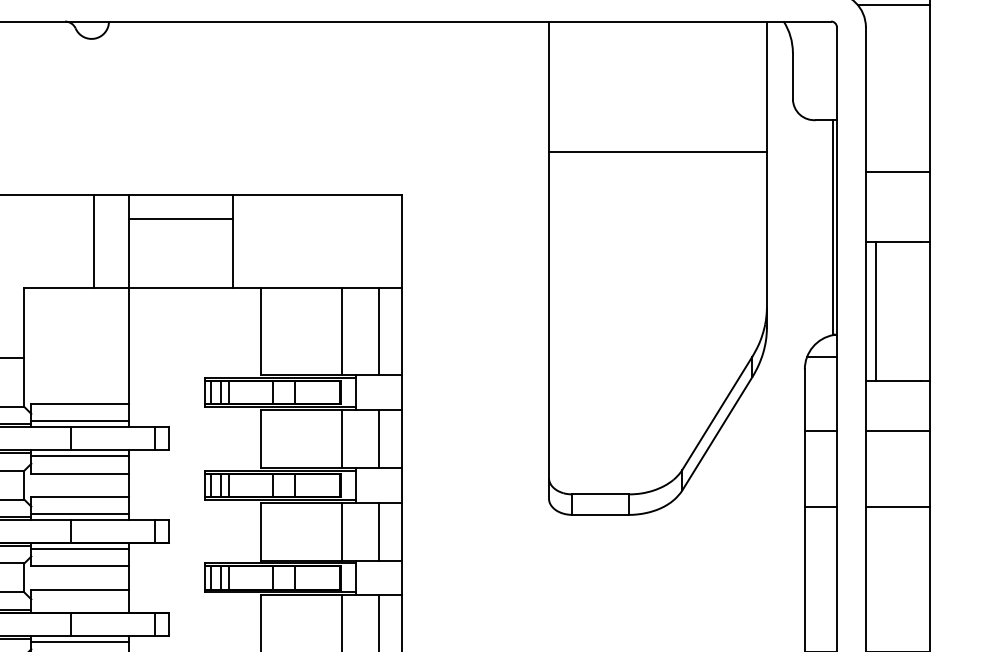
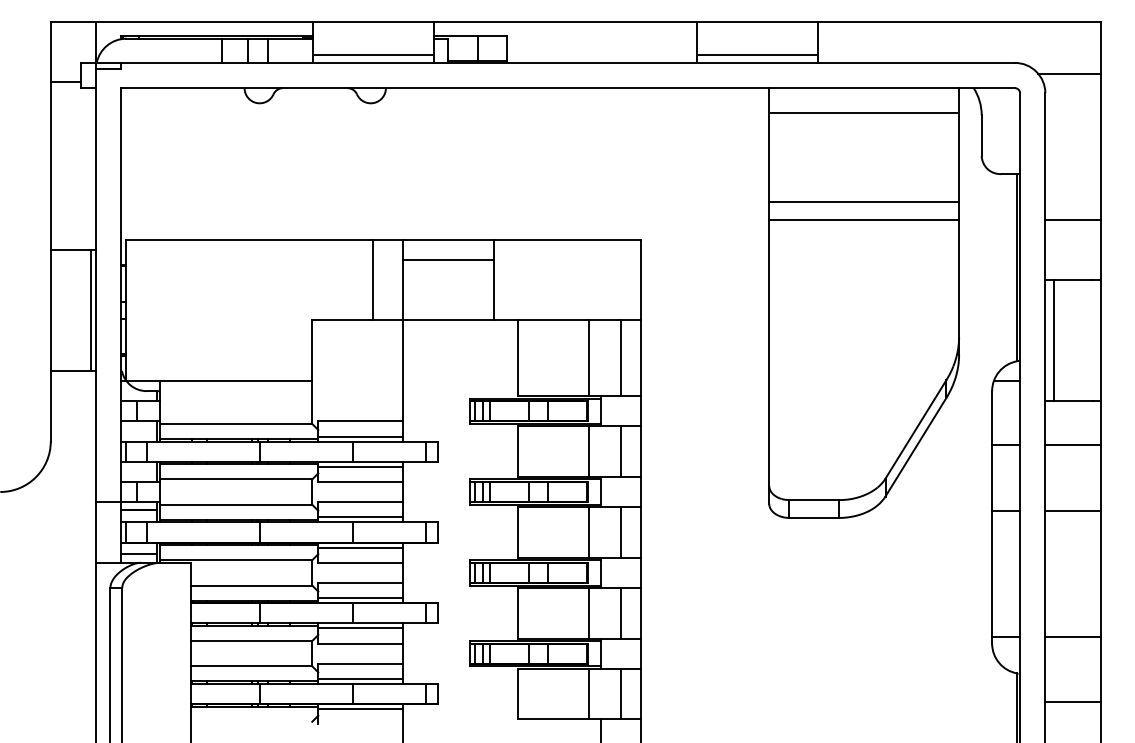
line: (658, 50) -> (864, 113), added
line: (658, 172) -> (864, 219), added
line: (79, 607) -> (360, 598), added

